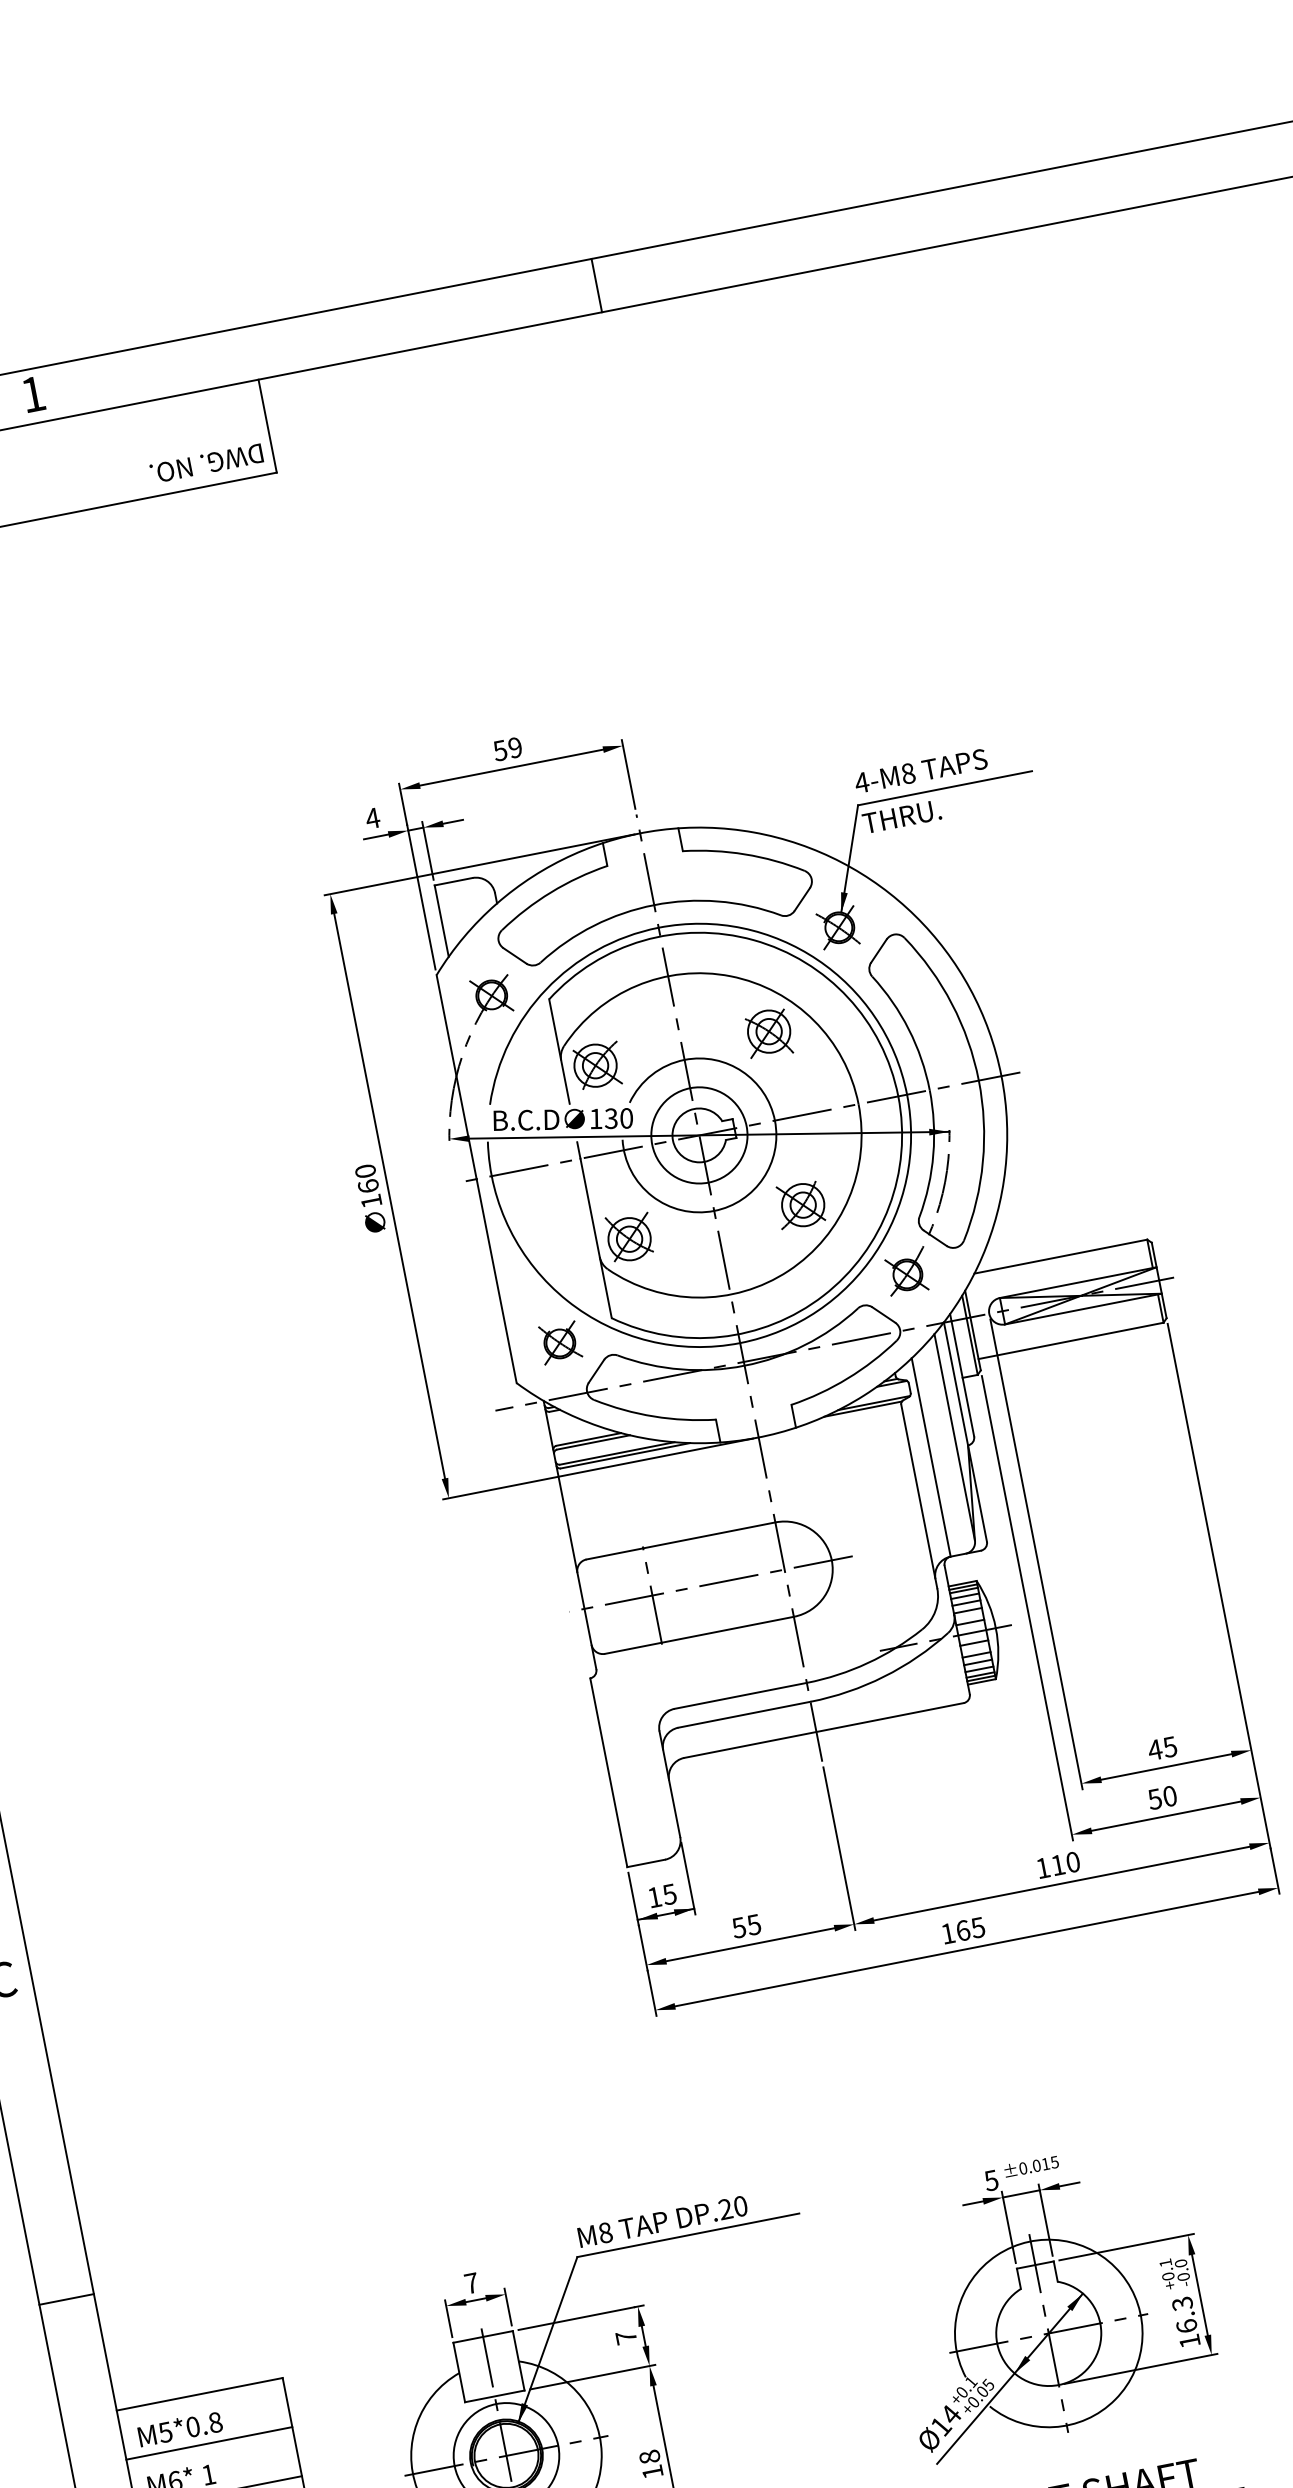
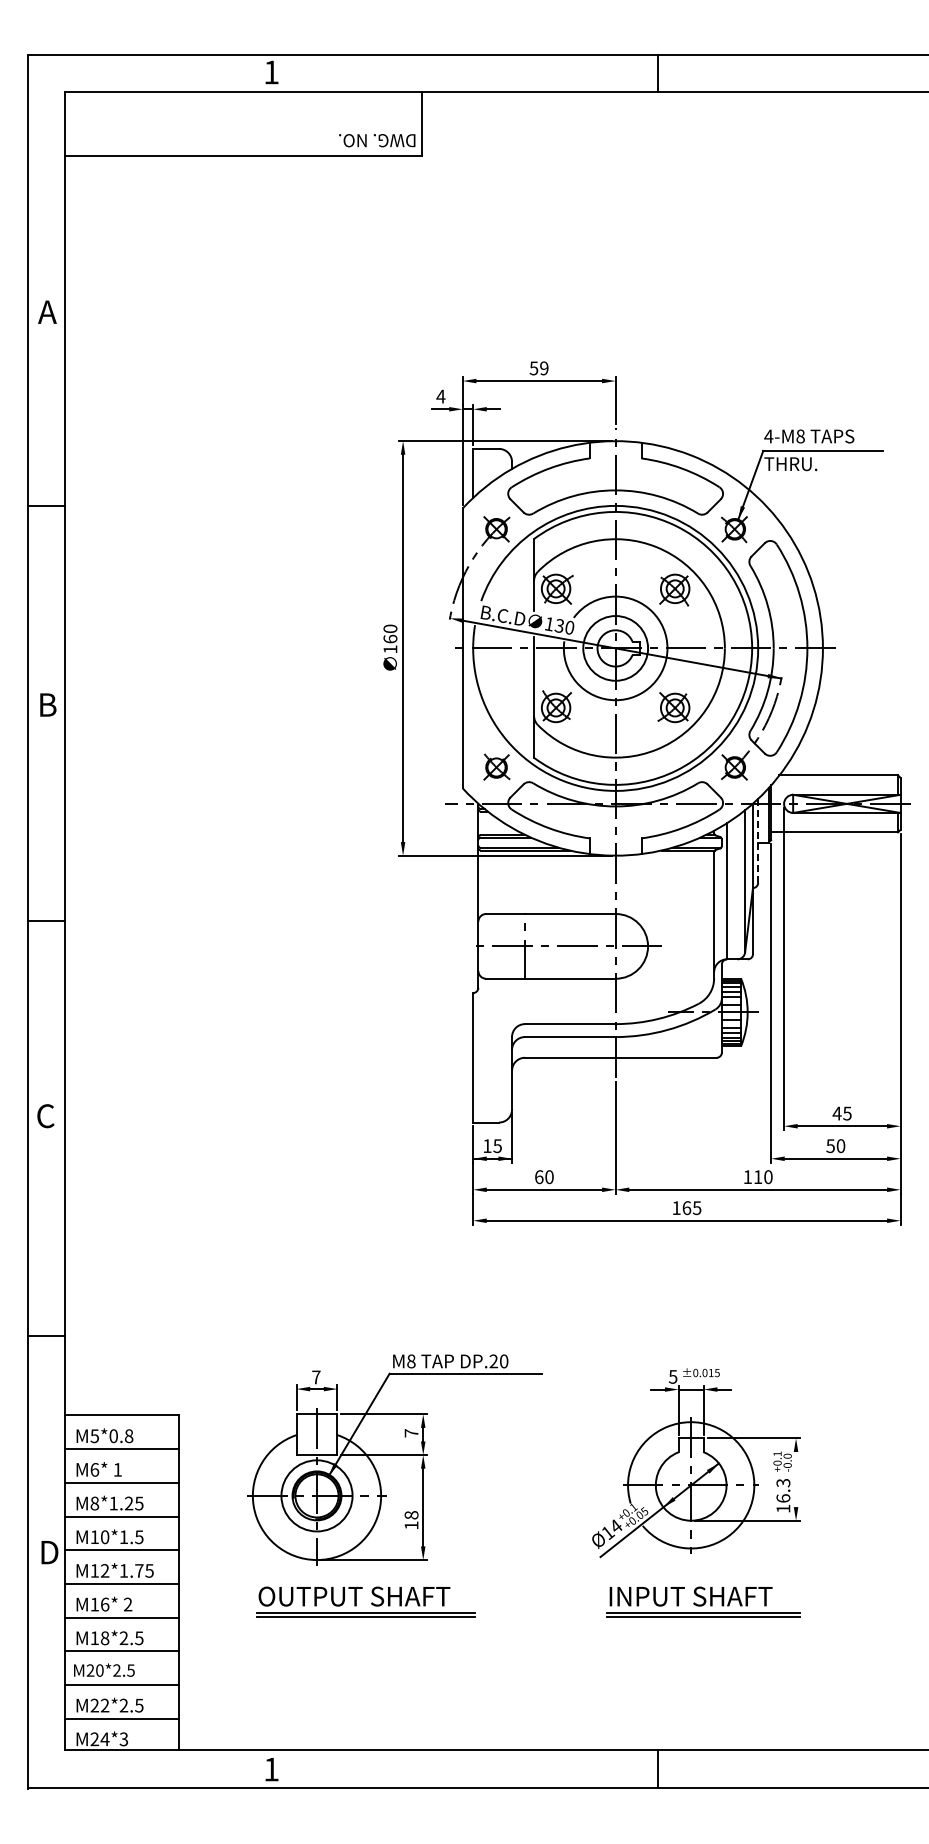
line: (963, 1378) -> (758, 843), solid -> dashed
text: (745, 1927) -> (543, 1177), 55 -> 60
line: (1200, 2294) -> (796, 1479), removed

